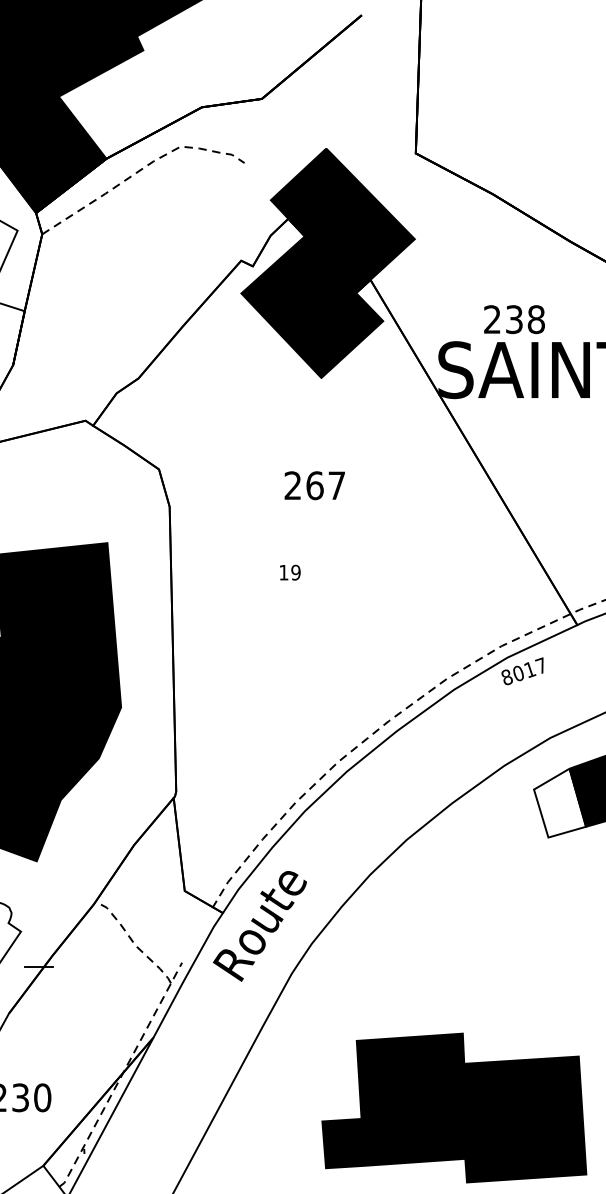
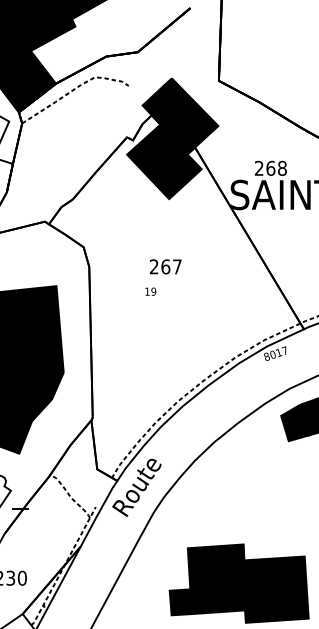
text: (513, 317) -> (270, 167), 238 -> 268
text: (314, 484) -> (165, 266), moved
text: (289, 572) -> (150, 291), moved
fill: (559, 802) -> (294, 422), added

